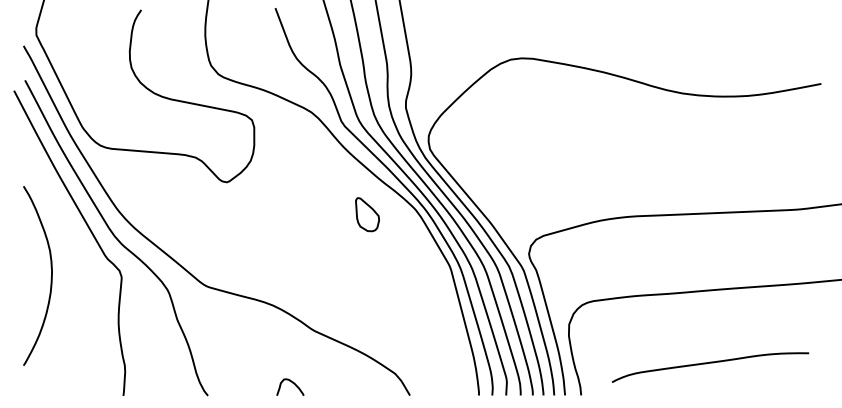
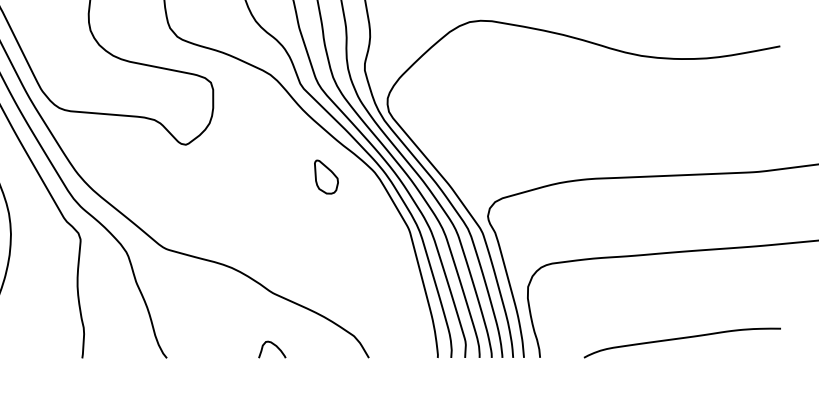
curve: (710, 363) -> (682, 338), moved
curve: (292, 383) -> (274, 345), moved

